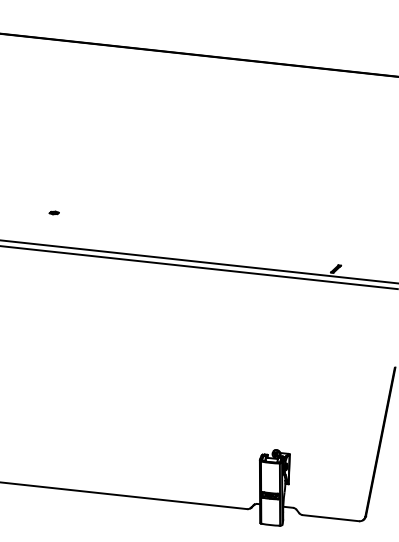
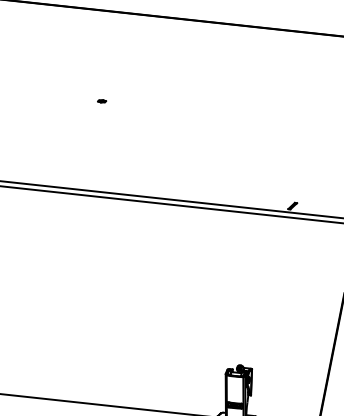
part: (53, 212) -> (101, 100), moved

